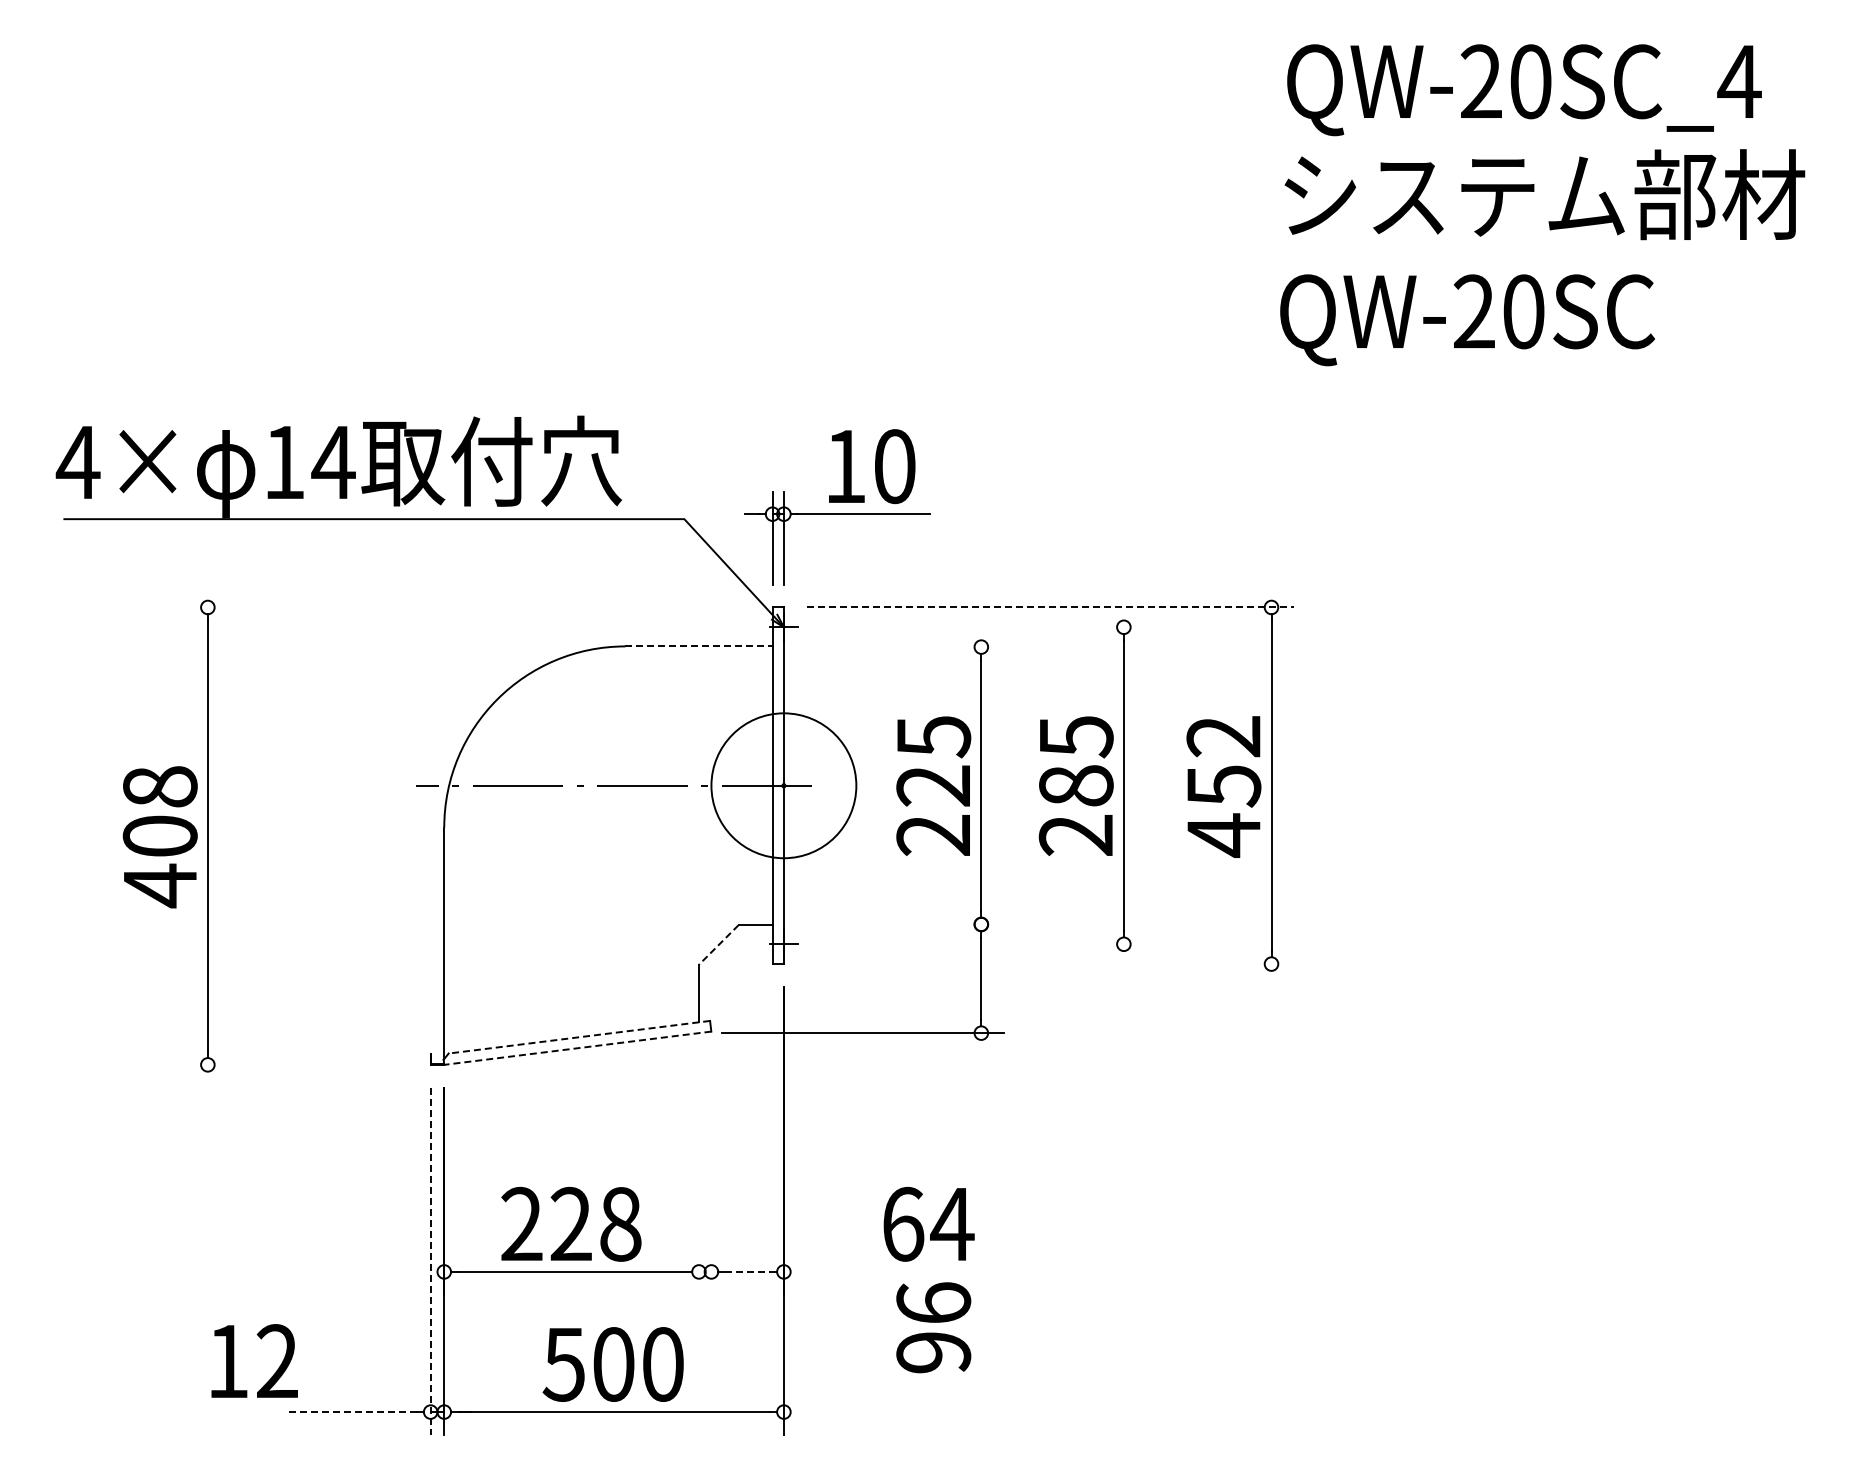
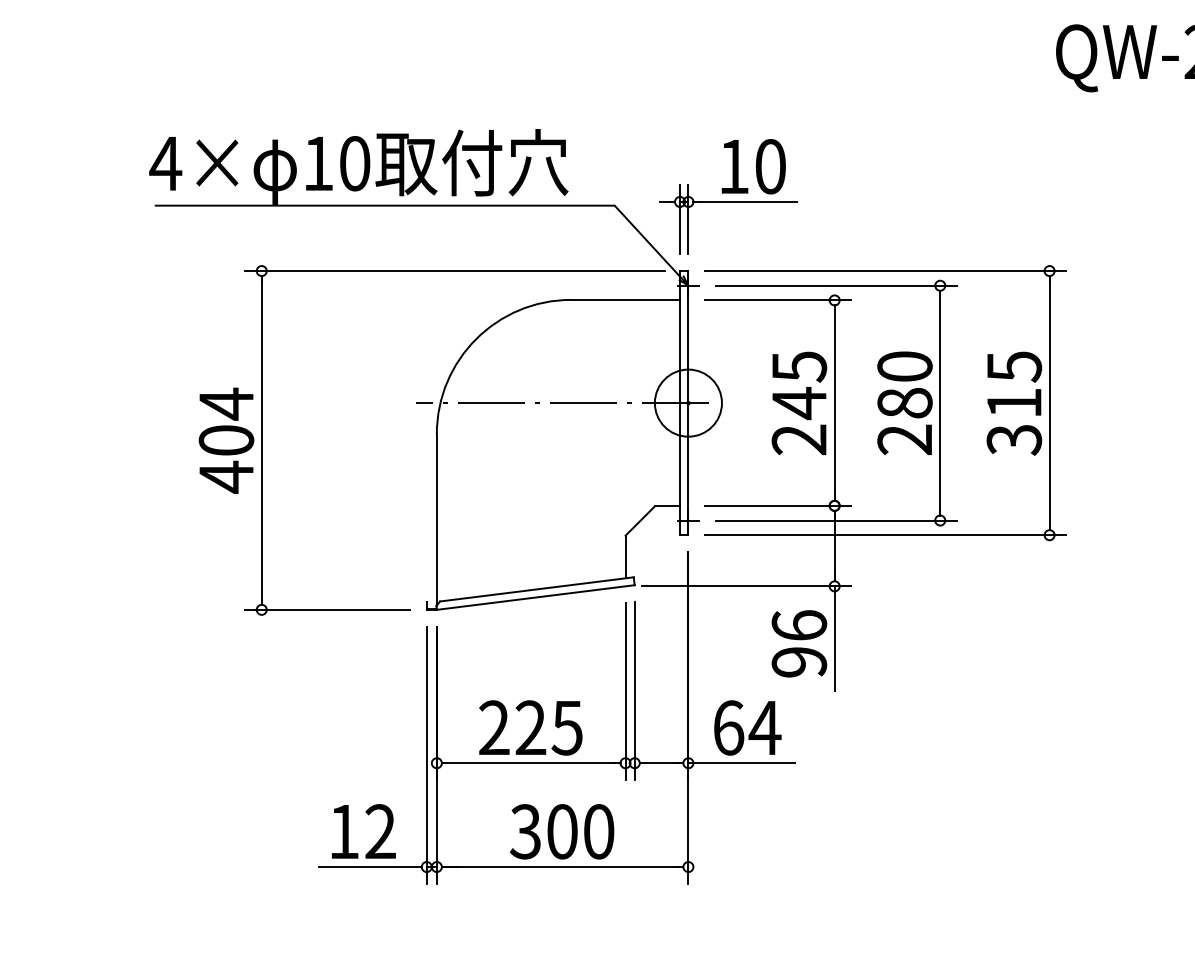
text: (333, 462) -> (354, 163), 14 -> 10
line: (468, 607) -> (454, 271), added
line: (1050, 607) -> (885, 271), dashed -> solid
line: (983, 627) -> (836, 285), added
line: (698, 646) -> (625, 299), dashed -> solid
line: (904, 647) -> (777, 300), added
text: (1075, 737) -> (904, 367), 285 -> 280
circle: (783, 785) -> (688, 402), size x0.62
text: (932, 785) -> (798, 402), 225 -> 245
text: (160, 786) -> (226, 403), 408 -> 404
text: (1223, 786) -> (1014, 403), 452 -> 315
line: (904, 924) -> (777, 505), added
line: (983, 944) -> (836, 520), added
line: (718, 945) -> (639, 521), dashed -> solid
line: (1050, 964) -> (885, 535), added
line: (579, 1037) -> (537, 589), dashed -> solid
line: (577, 1048) -> (535, 597), dashed -> solid
line: (296, 1064) -> (327, 609), added
line: (981, 1104) -> (834, 639), added
line: (698, 1174) -> (625, 691), added
line: (711, 1174) -> (634, 691), added
text: (620, 1224) -> (567, 728), 228 -> 225
text: (928, 1224) -> (747, 728), moved
line: (430, 1261) -> (426, 755), dashed -> solid
line: (747, 1271) -> (661, 762), dashed -> solid
line: (855, 1271) -> (741, 762), added
text: (933, 1327) -> (799, 643), moved
text: (254, 1360) -> (363, 831), moved
text: (563, 1364) -> (525, 831), 500 -> 300
line: (350, 1412) -> (367, 867), dashed -> solid

